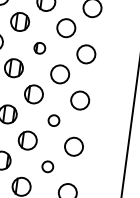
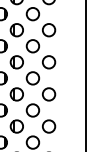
part: (39, 48) -> (16, 30), size x1.67
circle: (53, 120) -> (32, 78), size x1.67
circle: (47, 166) -> (32, 110), size x1.67

